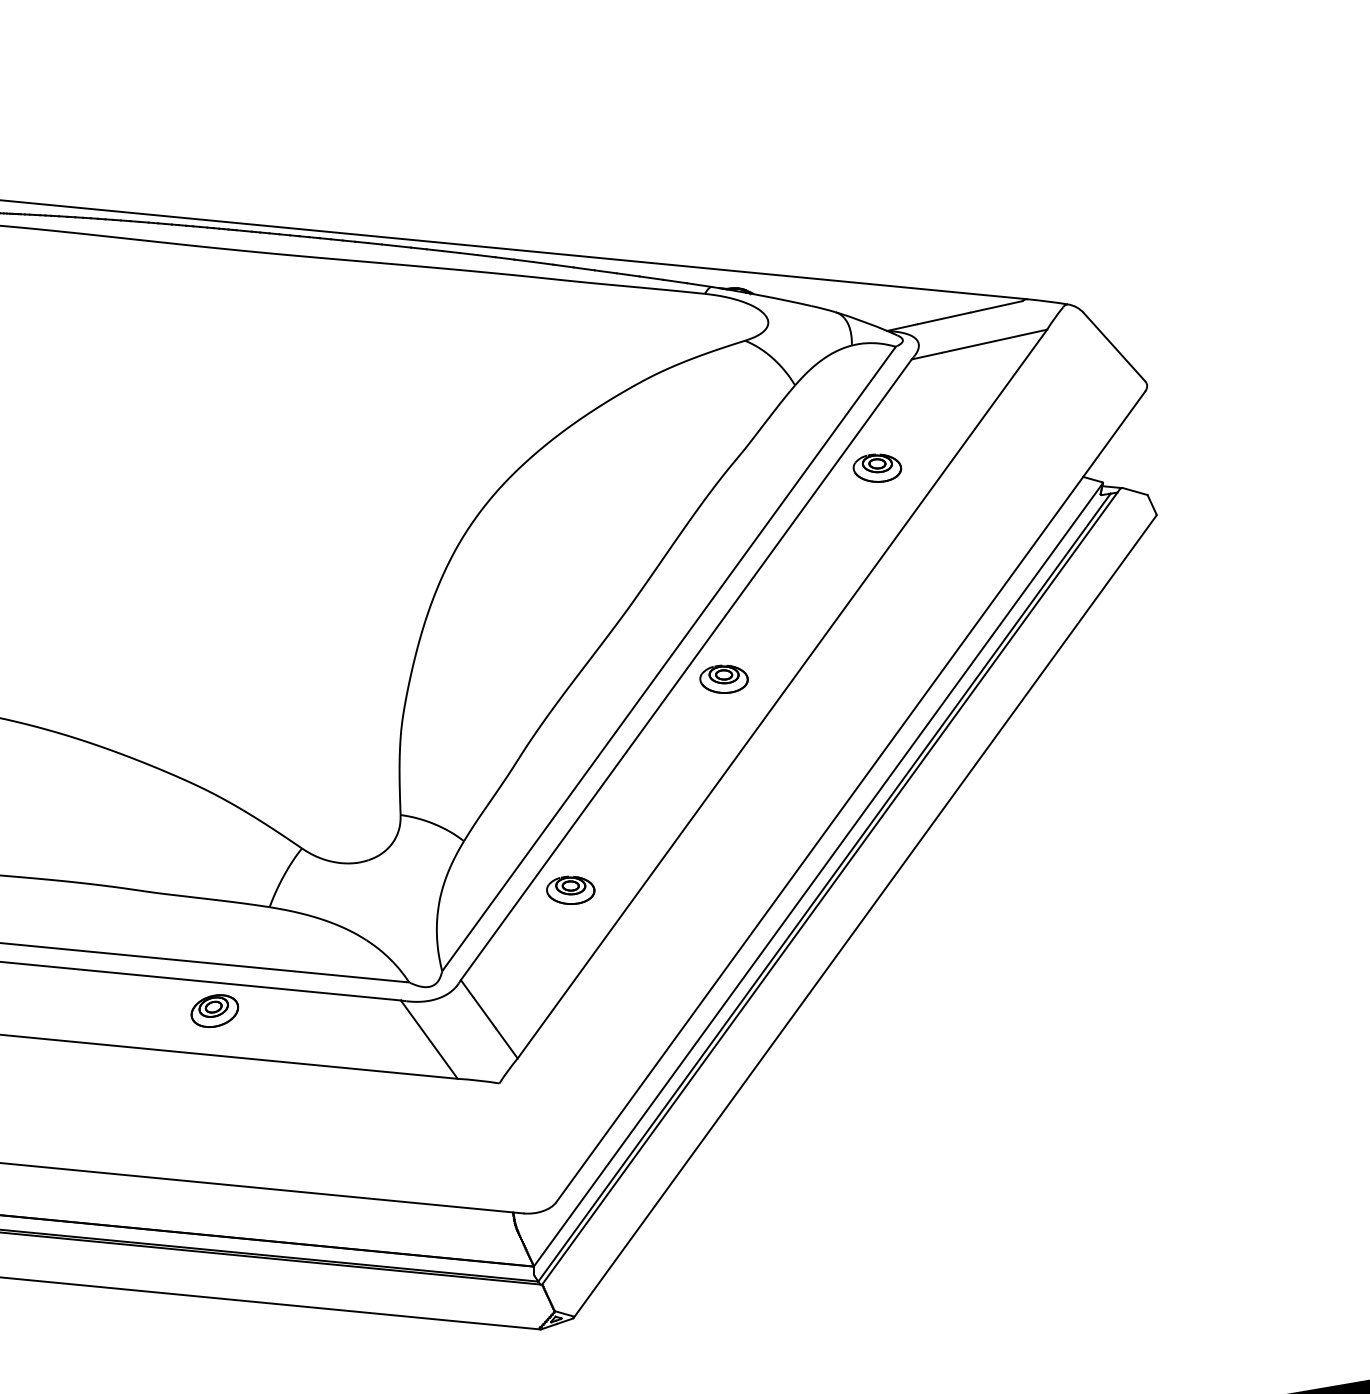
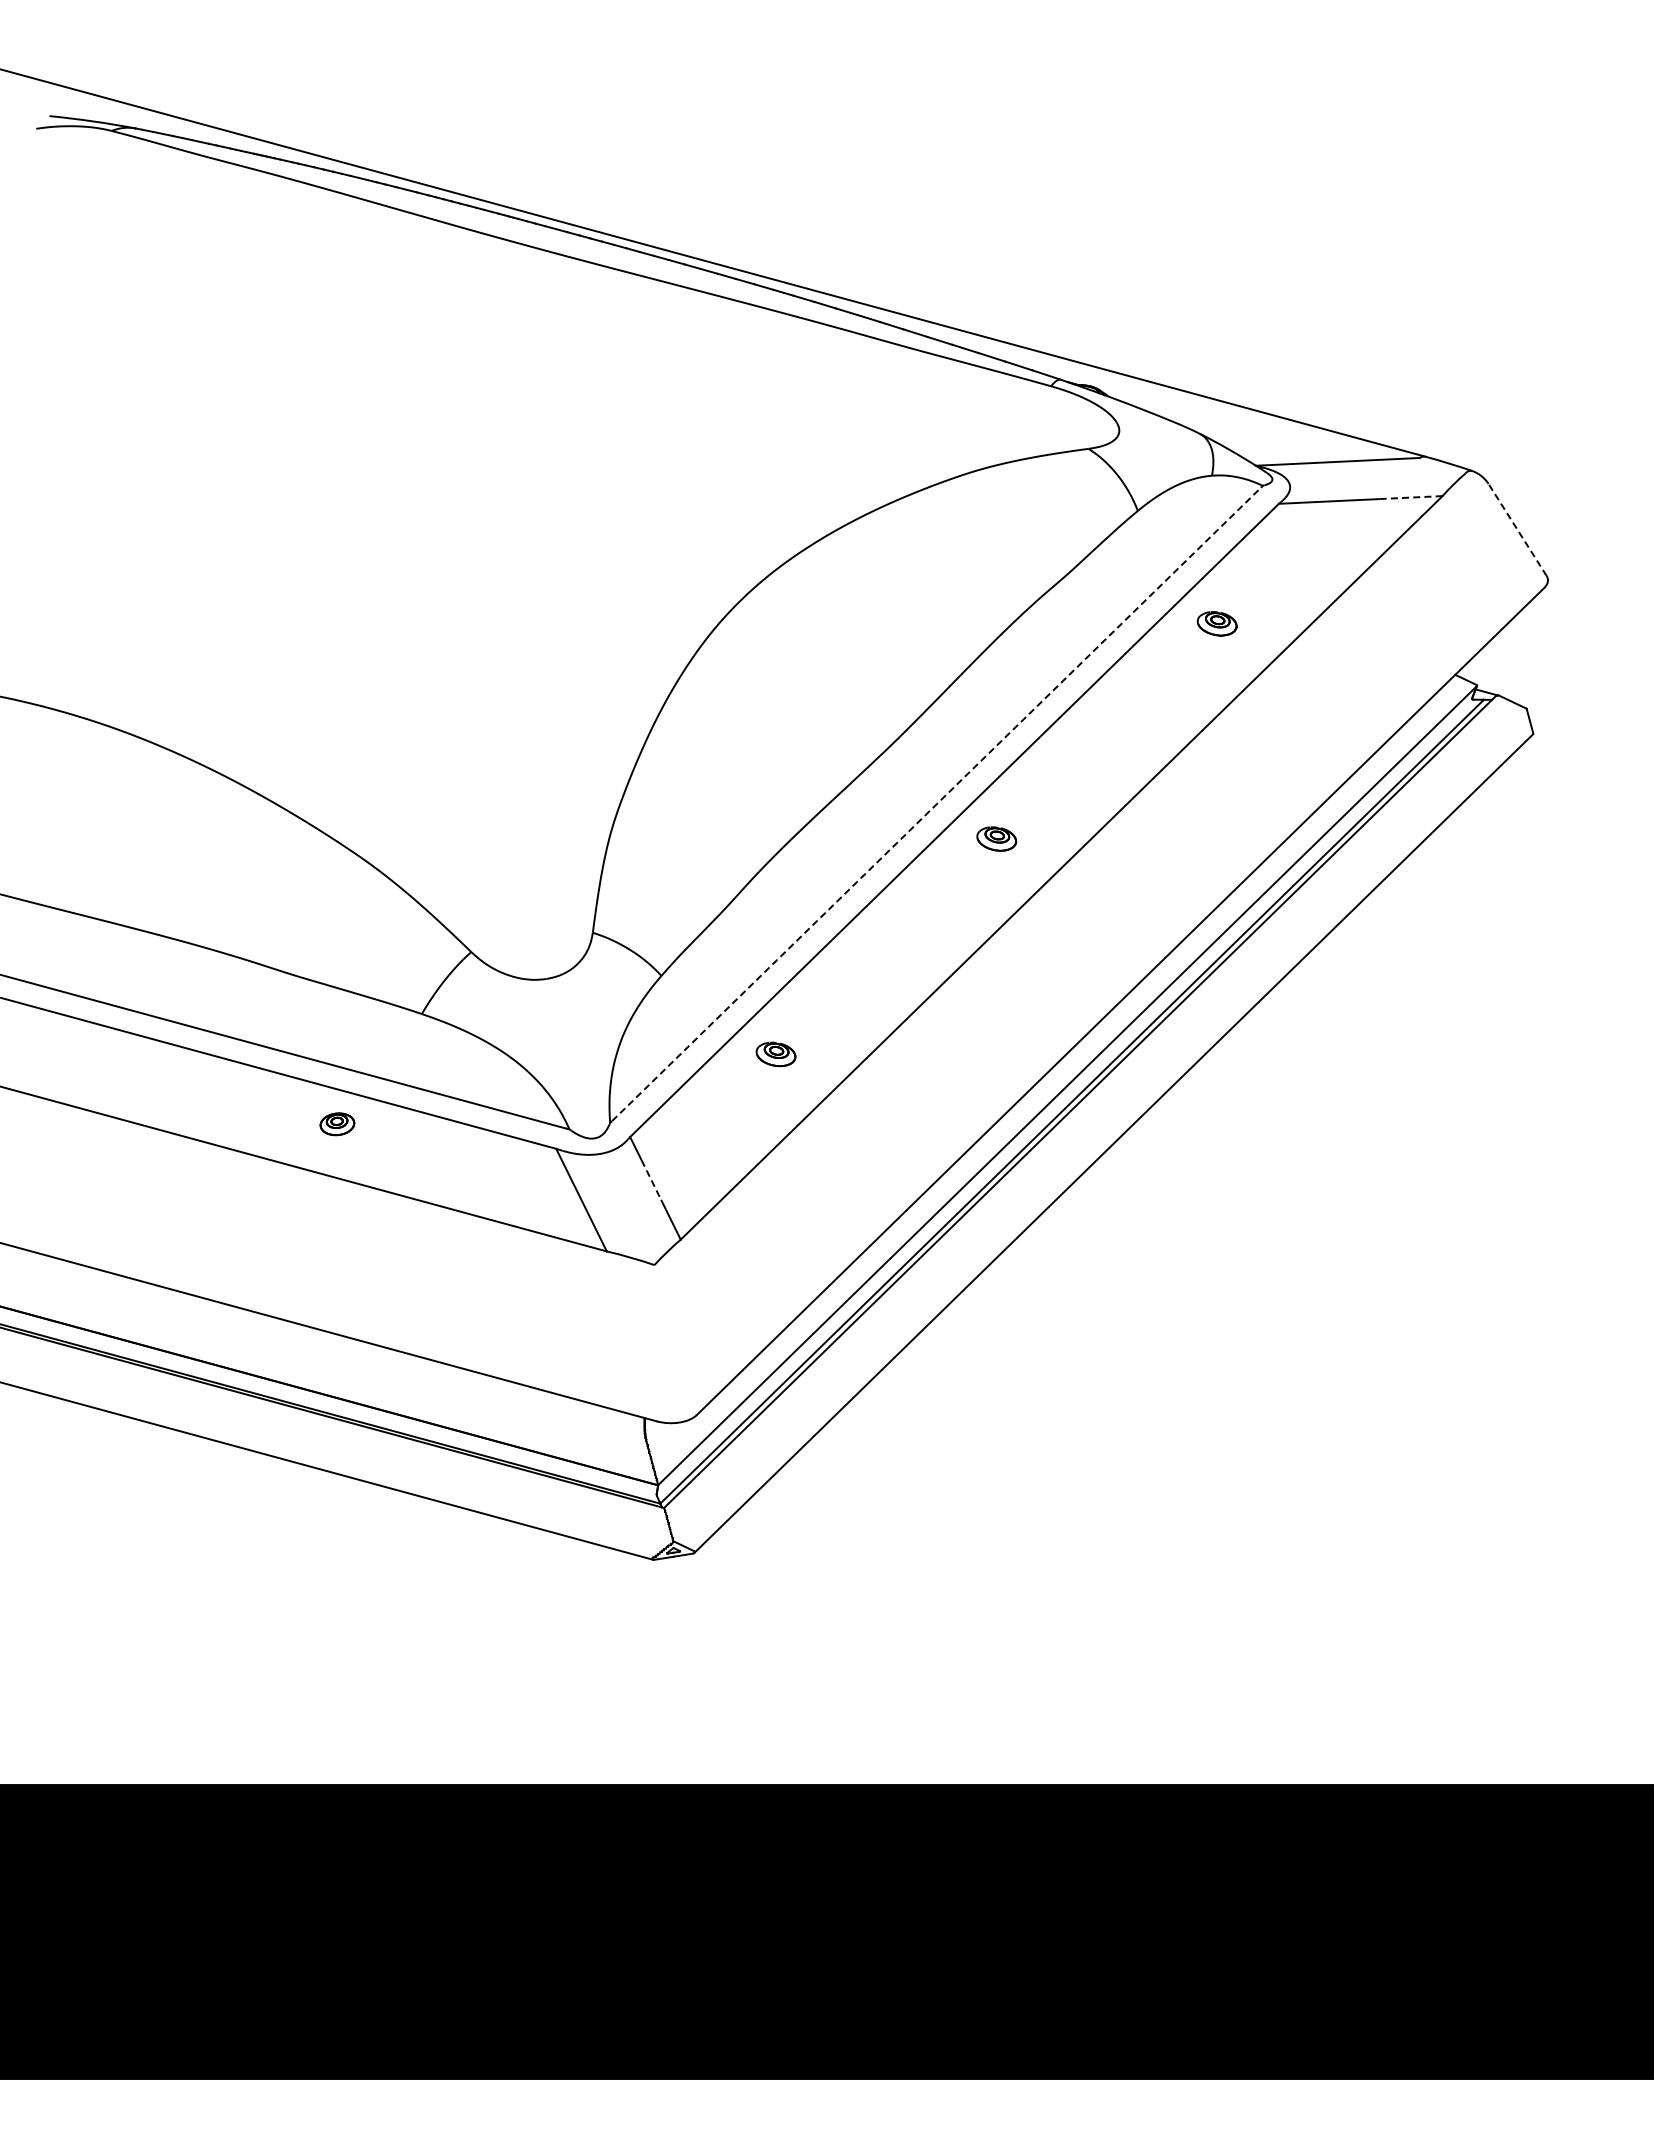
line: (1021, 335) -> (1411, 497), solid -> dashed
line: (1114, 346) -> (1517, 529), solid -> dashed
part: (876, 468) -> (1216, 623), size x0.7
line: (668, 659) -> (936, 804), solid -> dashed
part: (723, 678) -> (996, 838), size x0.7
part: (570, 890) -> (775, 1054), size x0.7
part: (214, 1011) -> (337, 1124), size x0.6
line: (484, 1013) -> (651, 1180), solid -> dashed

